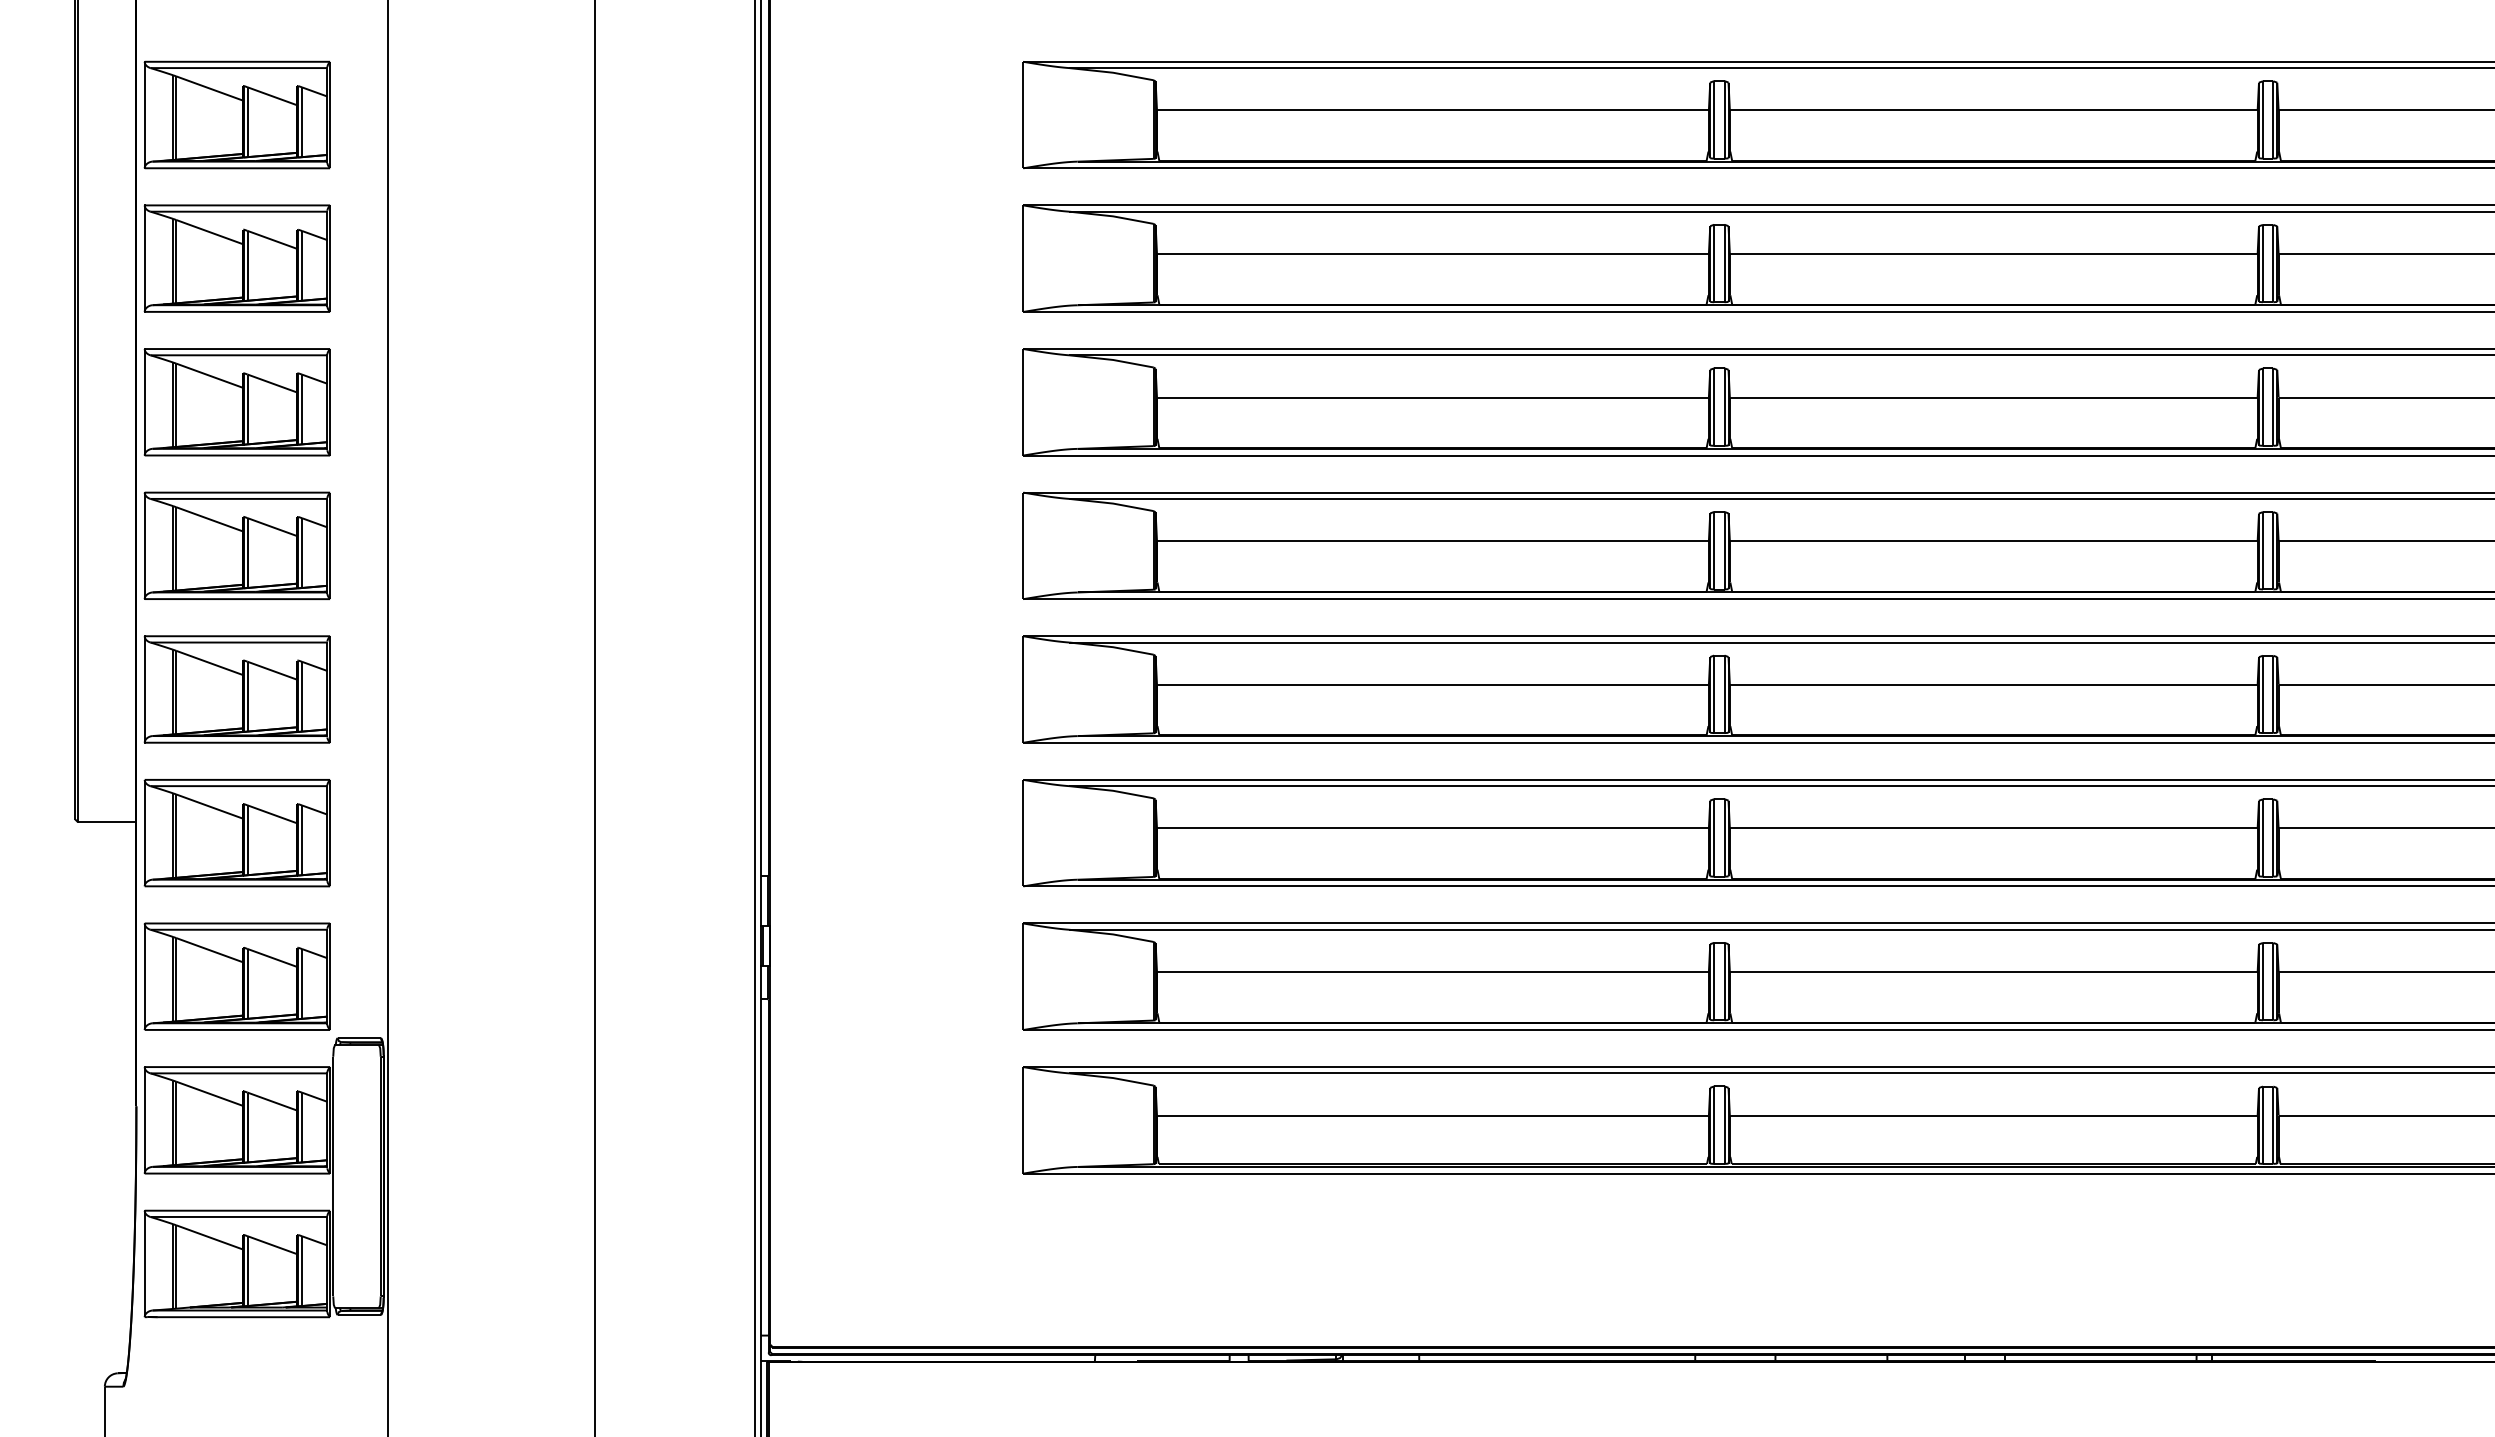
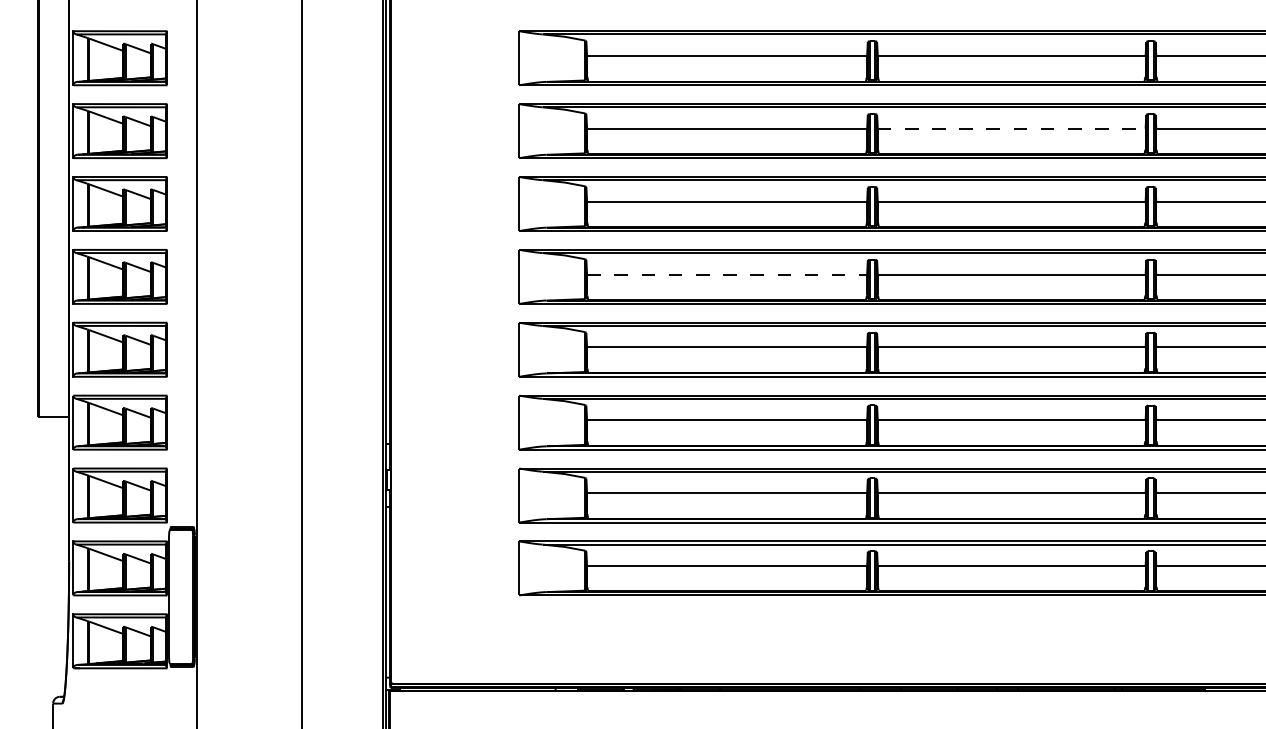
line: (1993, 253) -> (1011, 128), solid -> dashed
line: (1433, 541) -> (727, 274), solid -> dashed

